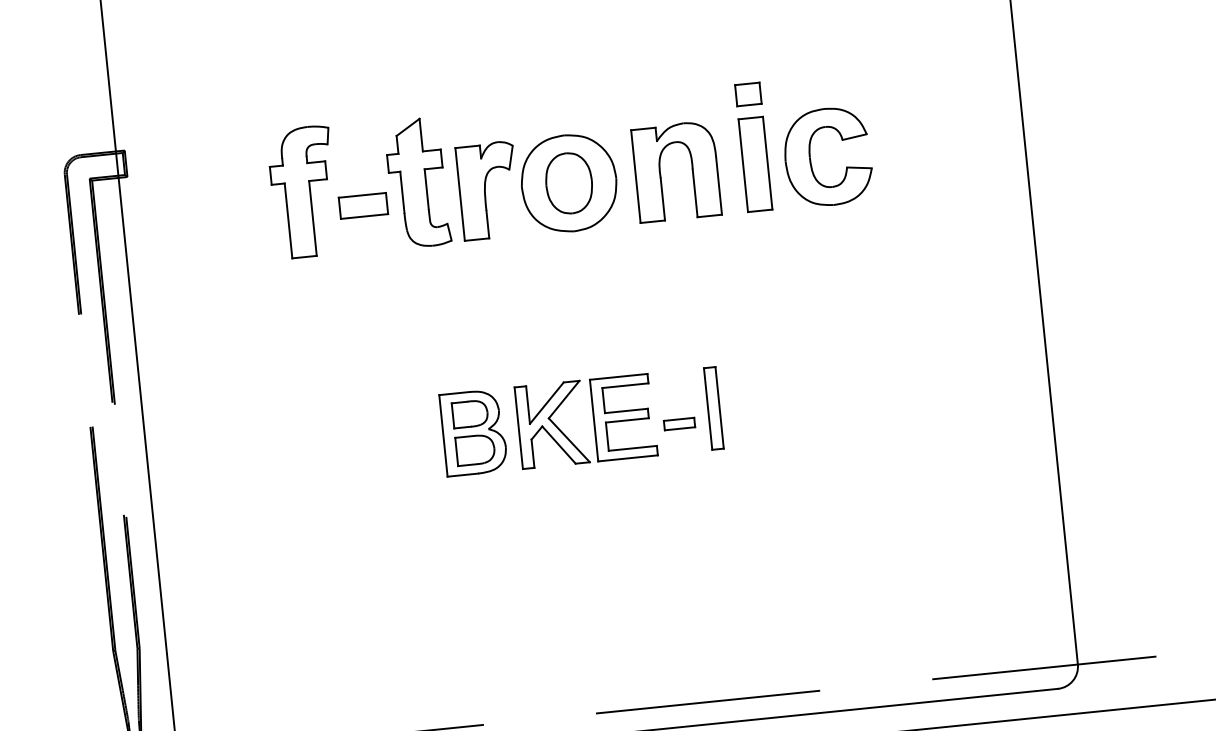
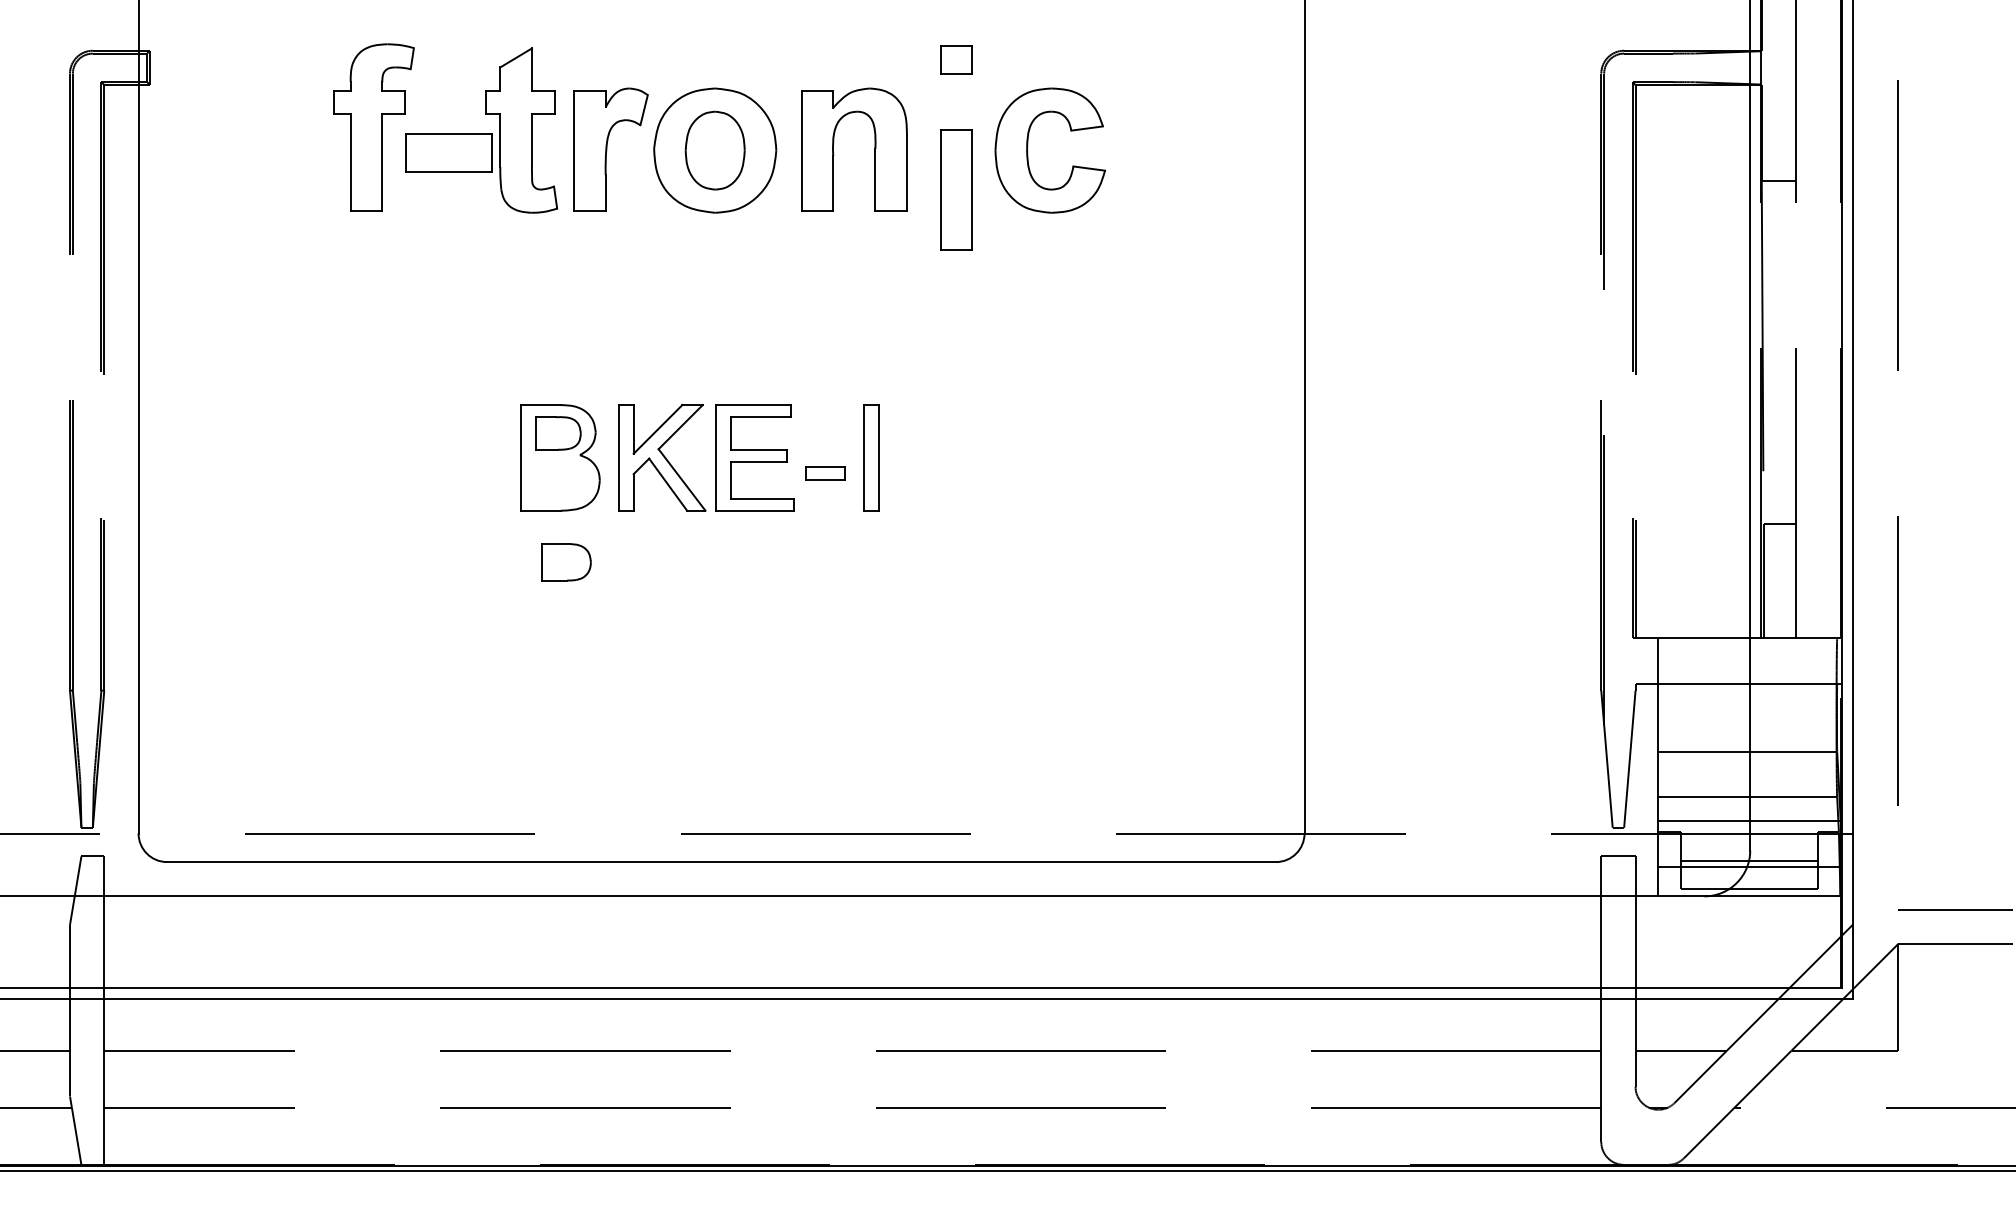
part: (755, 164) -> (956, 189), moved
part: (363, 205) -> (448, 152), size x1.4
part: (475, 450) -> (566, 562), moved

